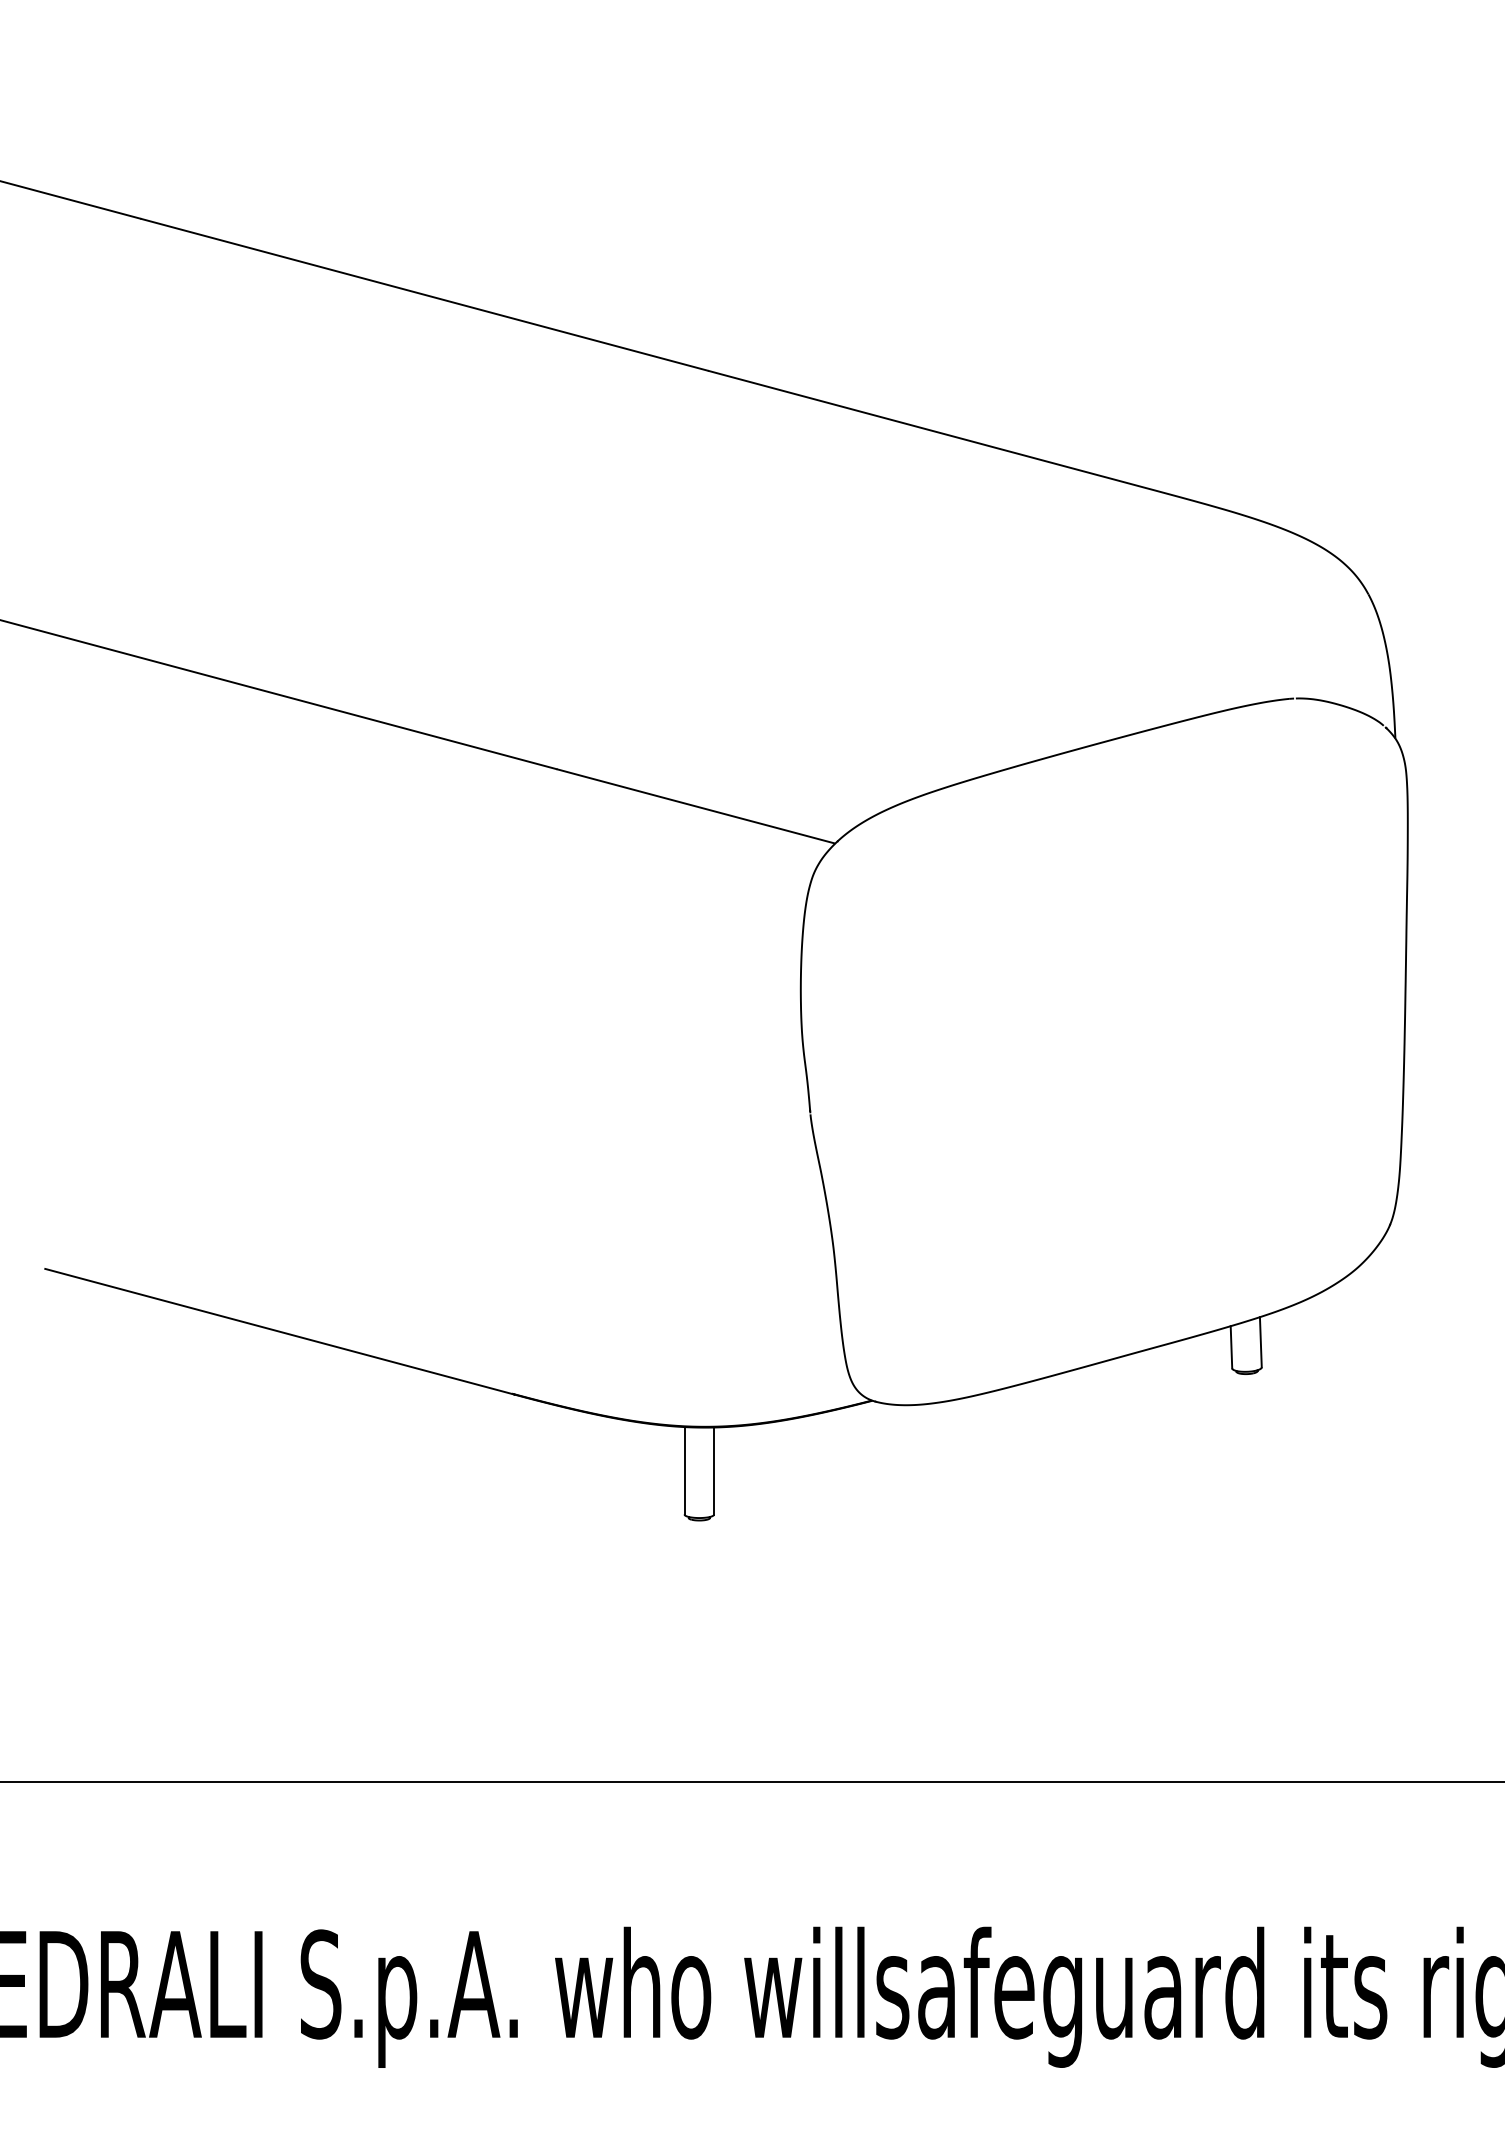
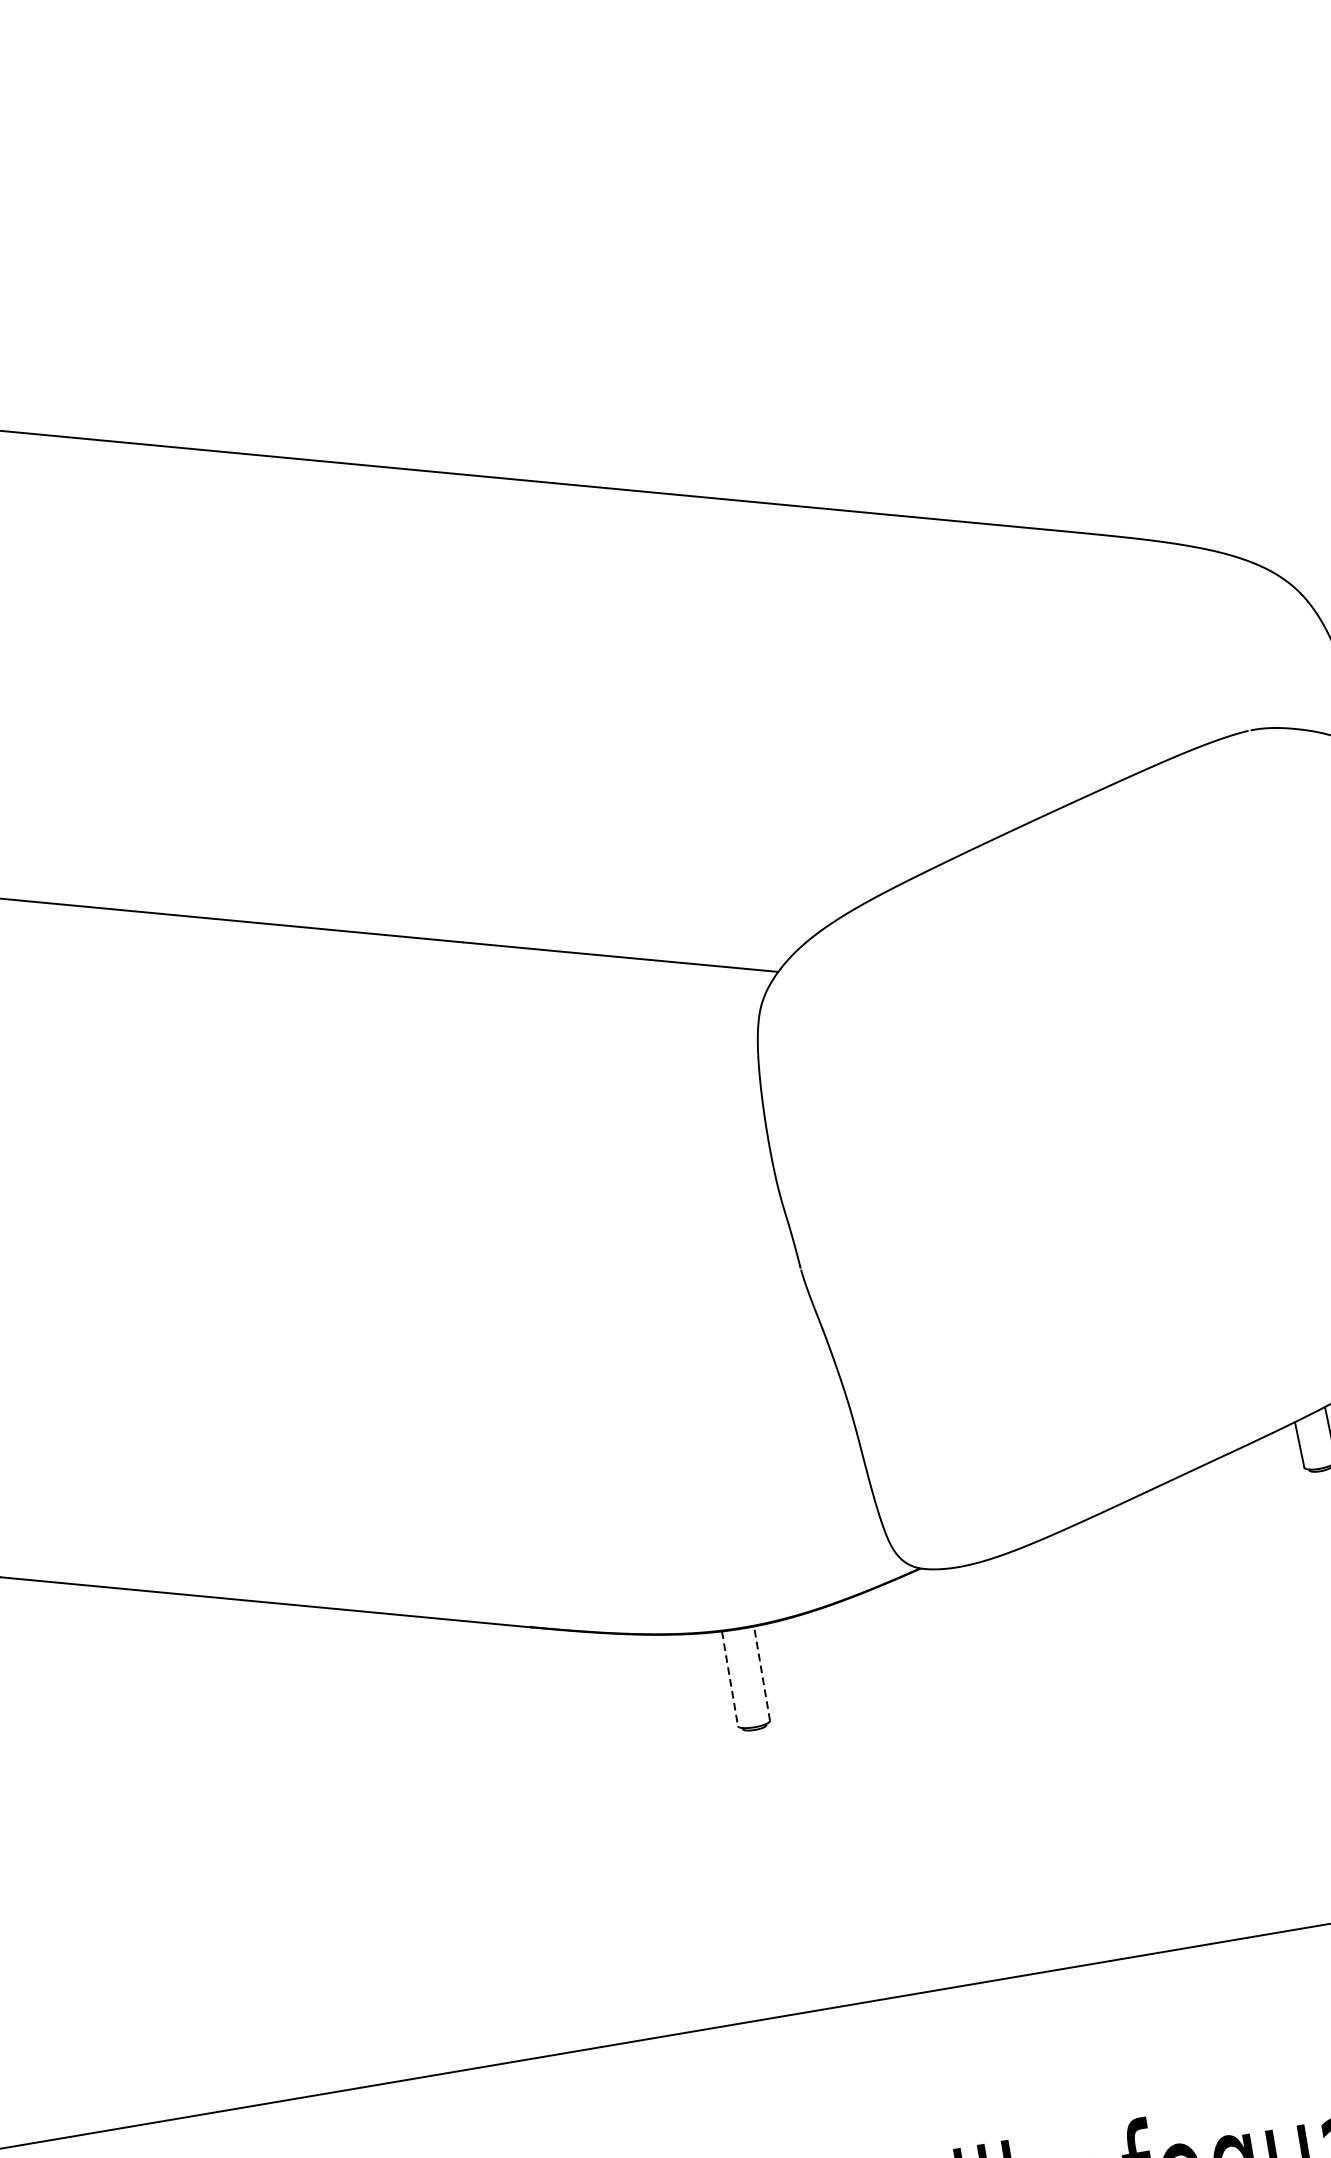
line: (684, 1470) -> (729, 1678), solid -> dashed
line: (714, 1471) -> (762, 1674), solid -> dashed

